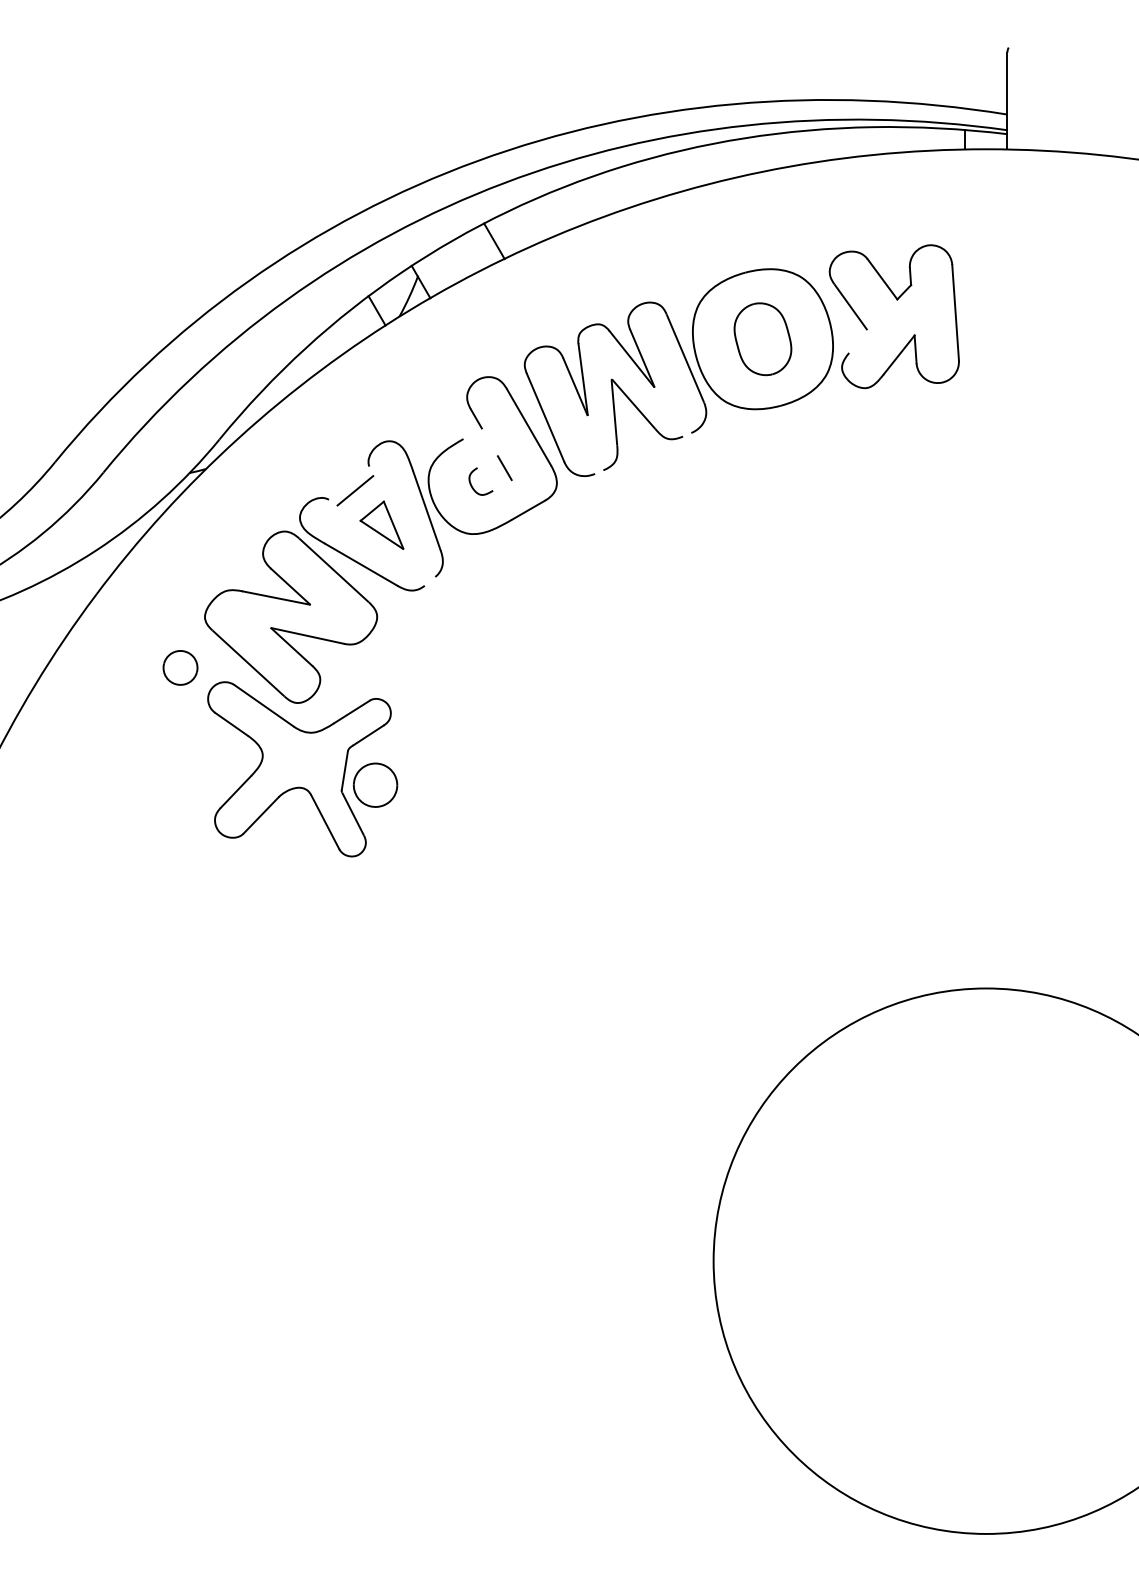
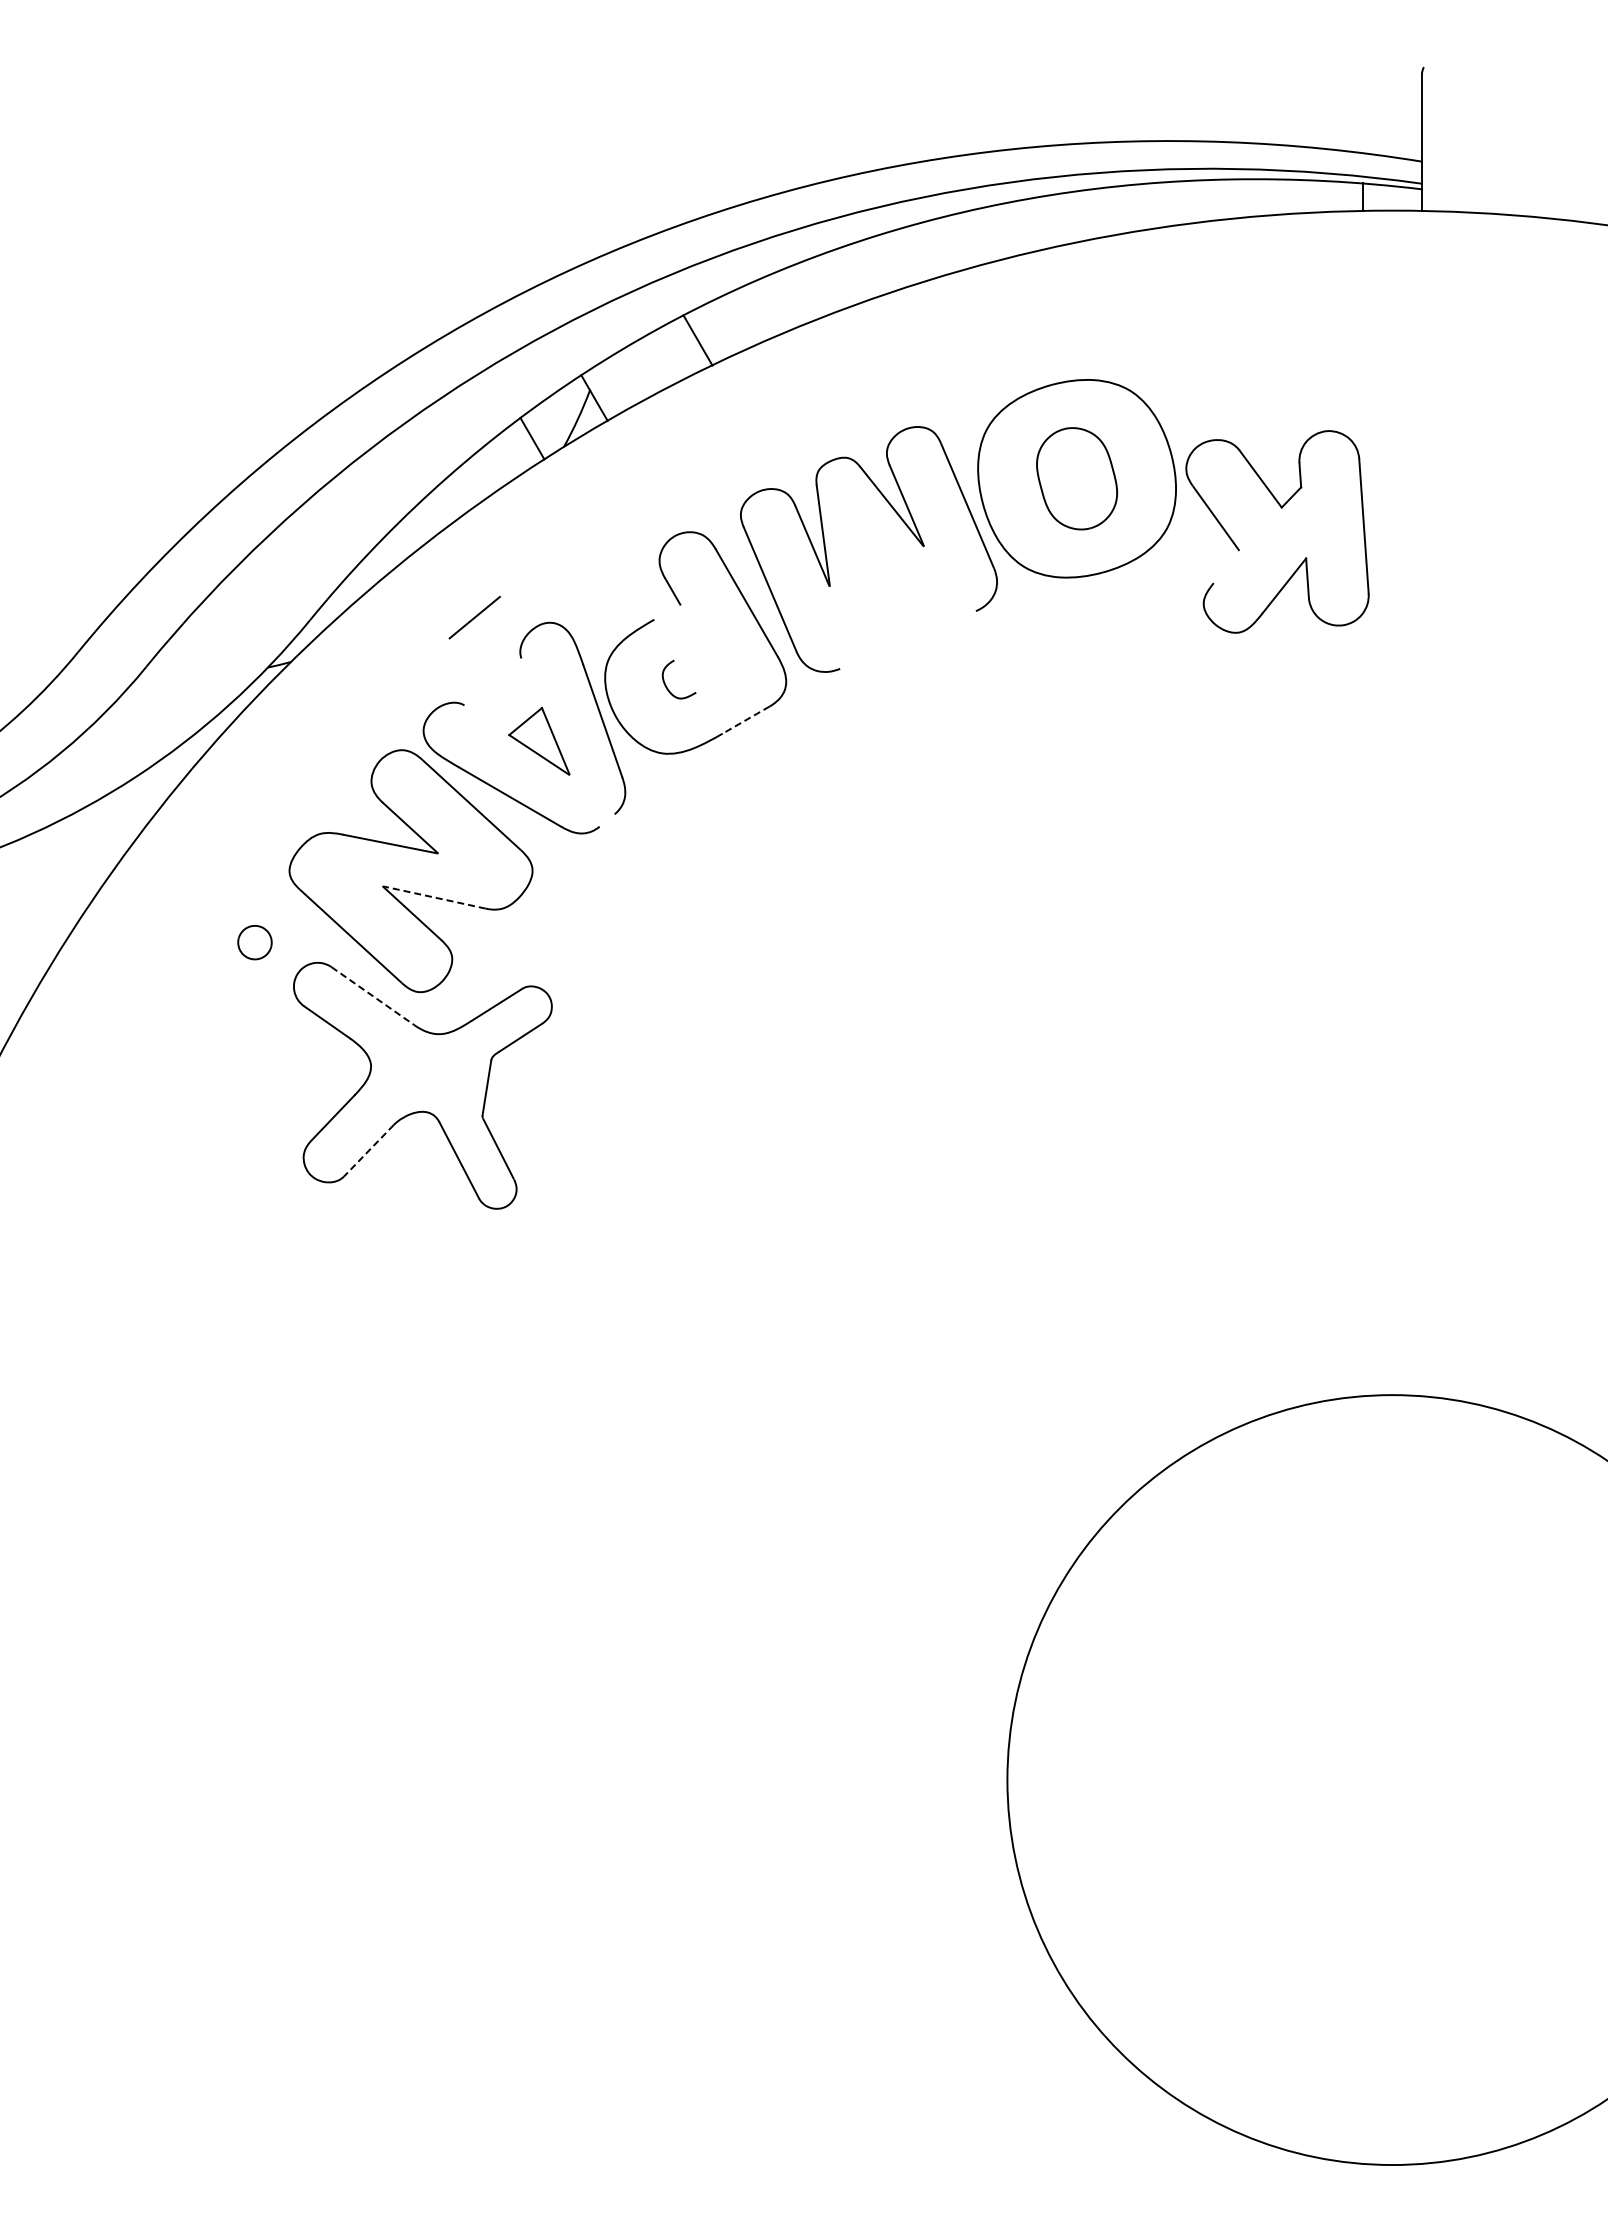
part: (897, 300) -> (1281, 508), moved
part: (647, 420) -> (913, 593), removed
line: (504, 468) -> (712, 660), removed
line: (355, 490) -> (474, 617), moved
line: (528, 510) -> (745, 720), solid -> dashed
line: (307, 635) -> (434, 897), solid -> dashed
part: (180, 667) -> (254, 942), size x0.7
line: (264, 706) -> (373, 996), solid -> dashed
part: (375, 784) -> (529, 1107), removed
line: (260, 815) -> (368, 1150), solid -> dashed

